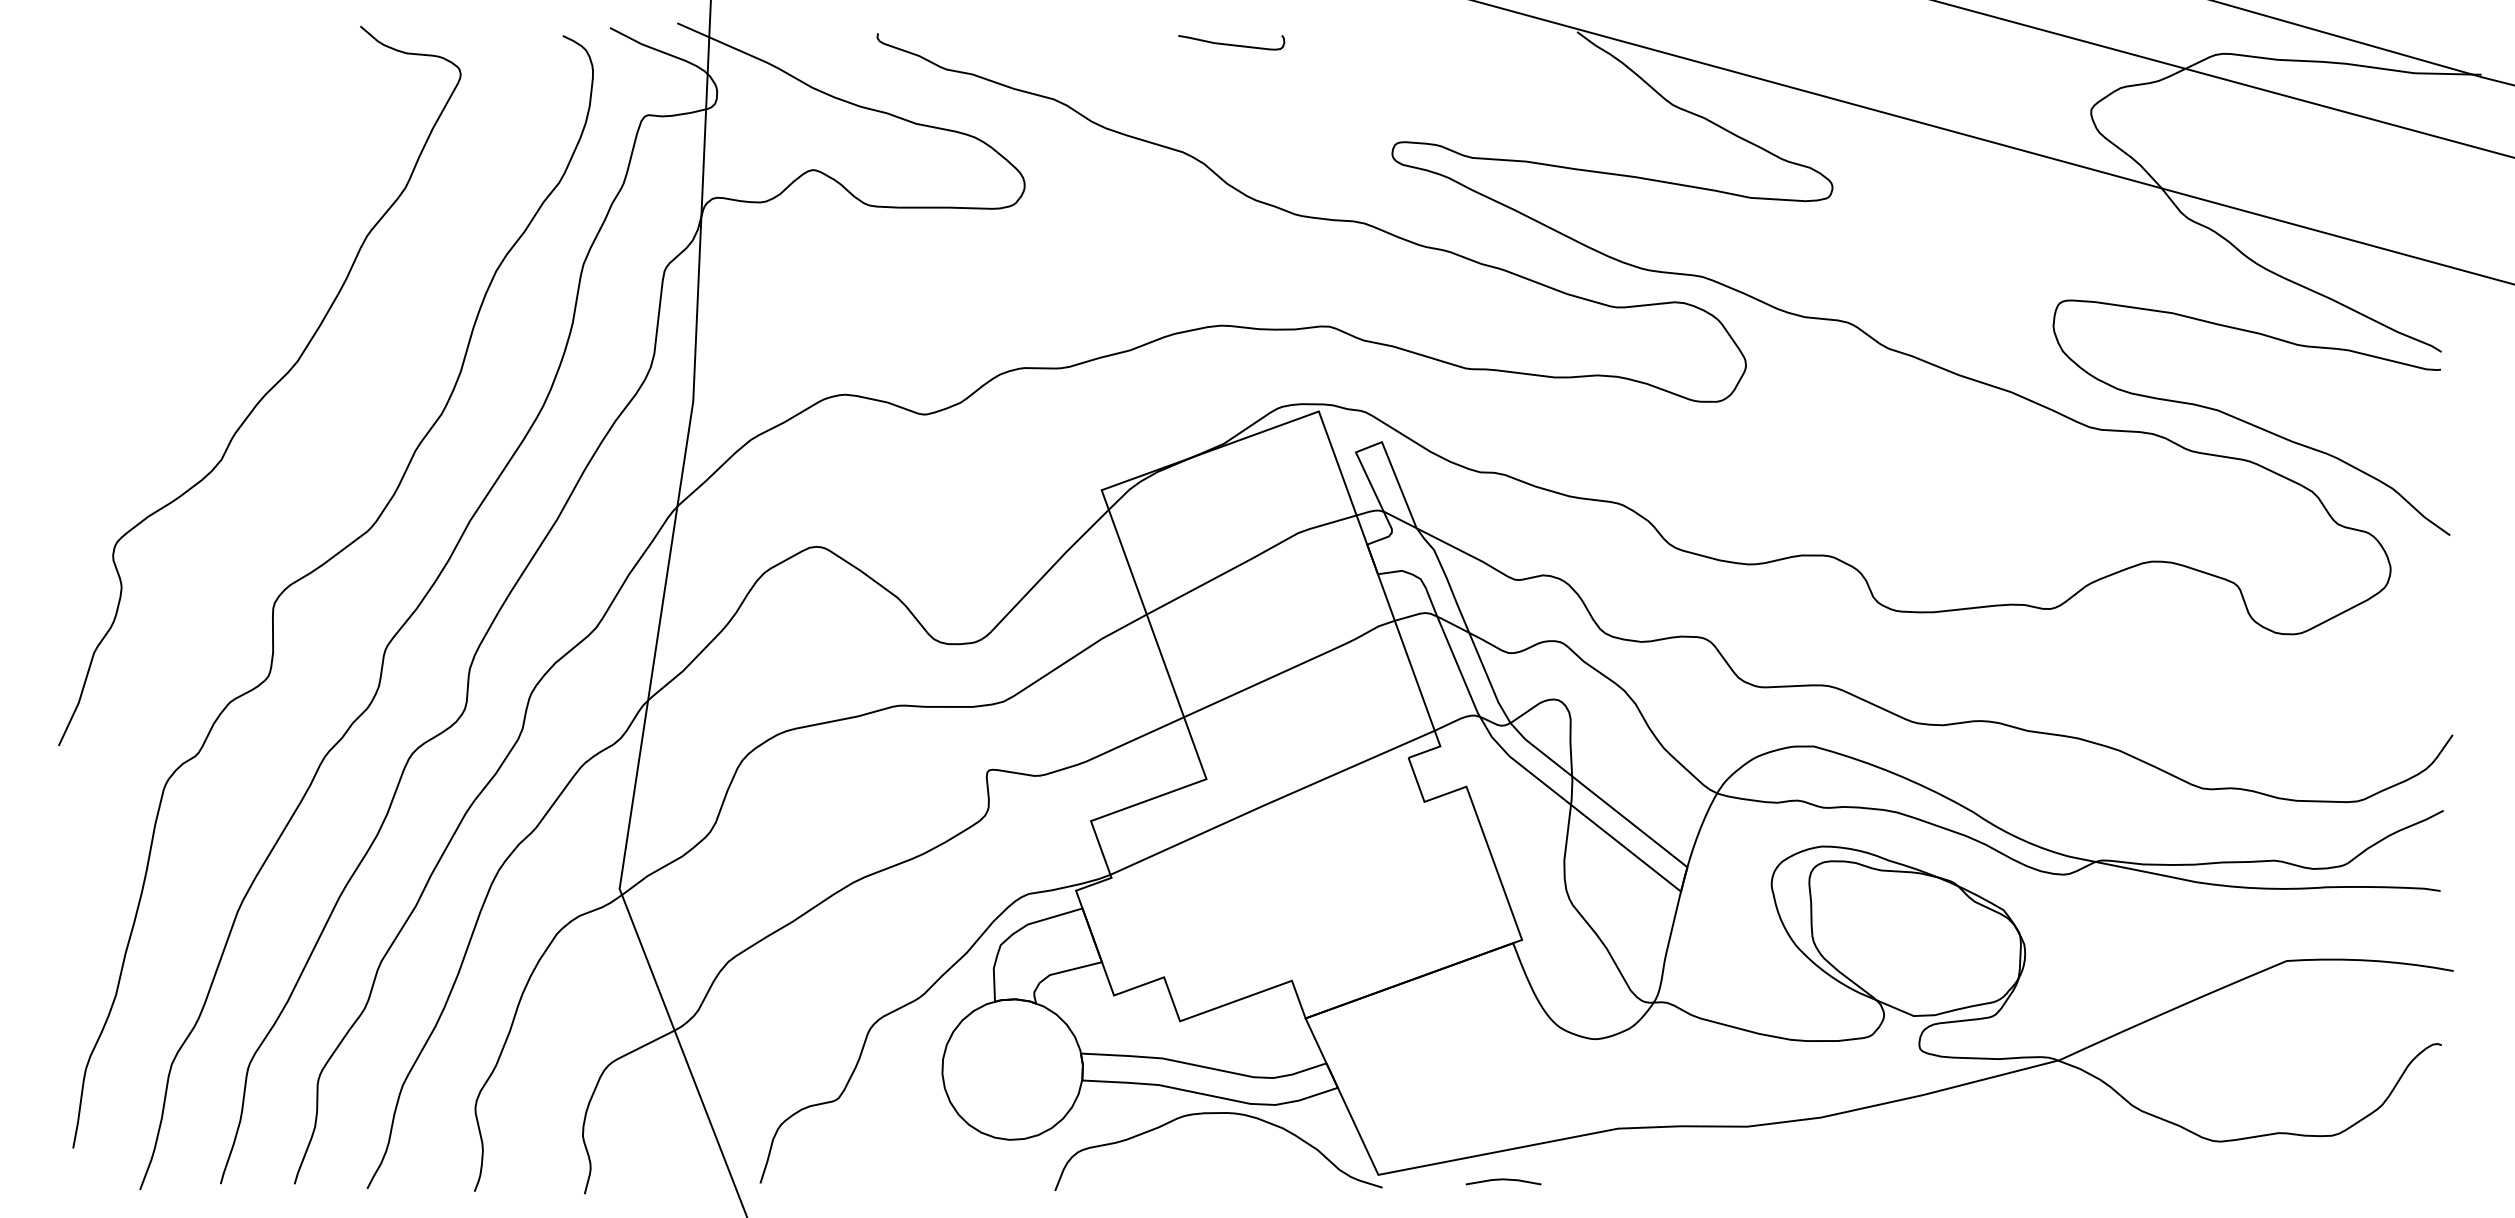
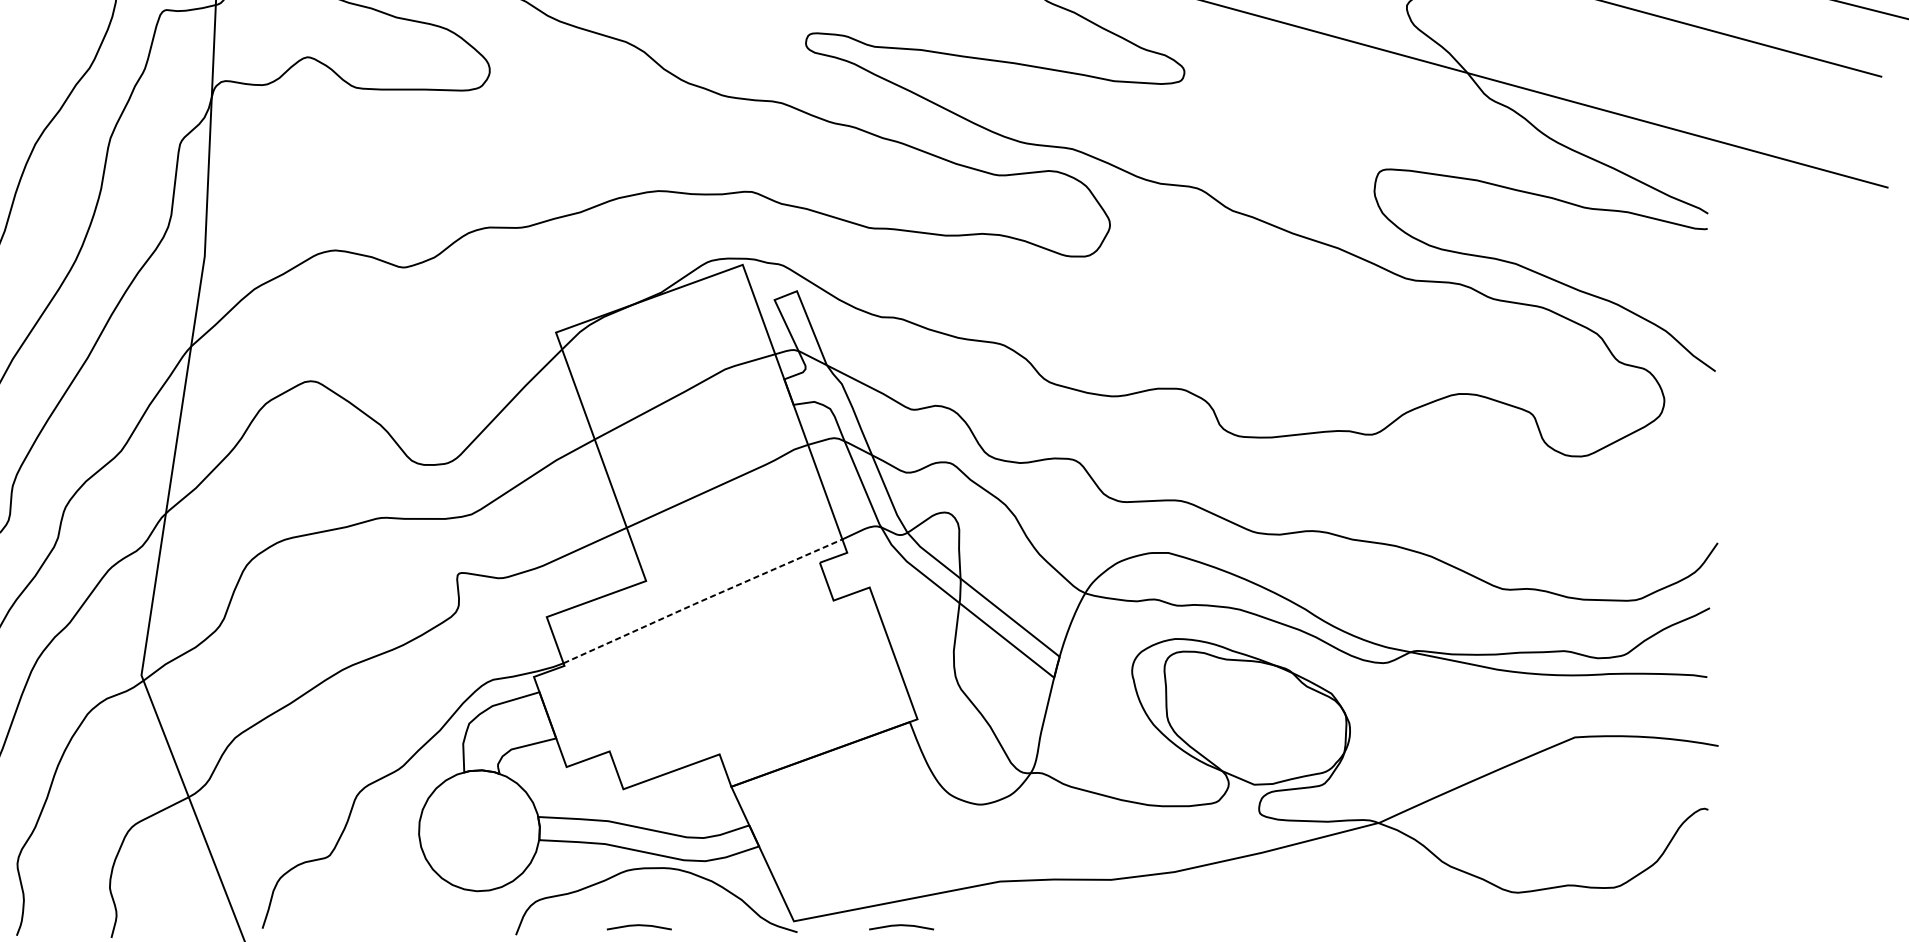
line: (1272, 801) -> (702, 600), solid -> dashed
line: (1198, 1180) -> (639, 926), added

